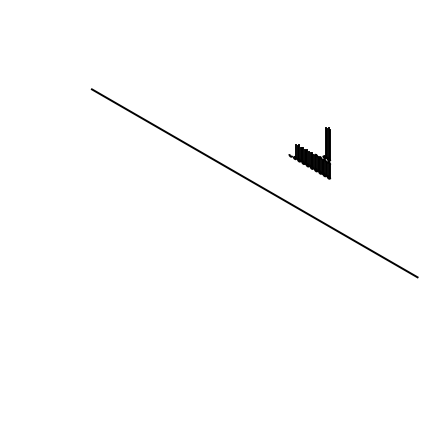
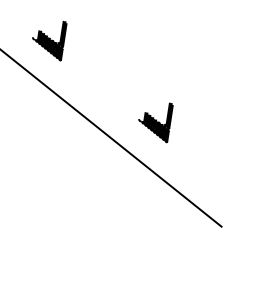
part: (155, 68) -> (48, 39), added

